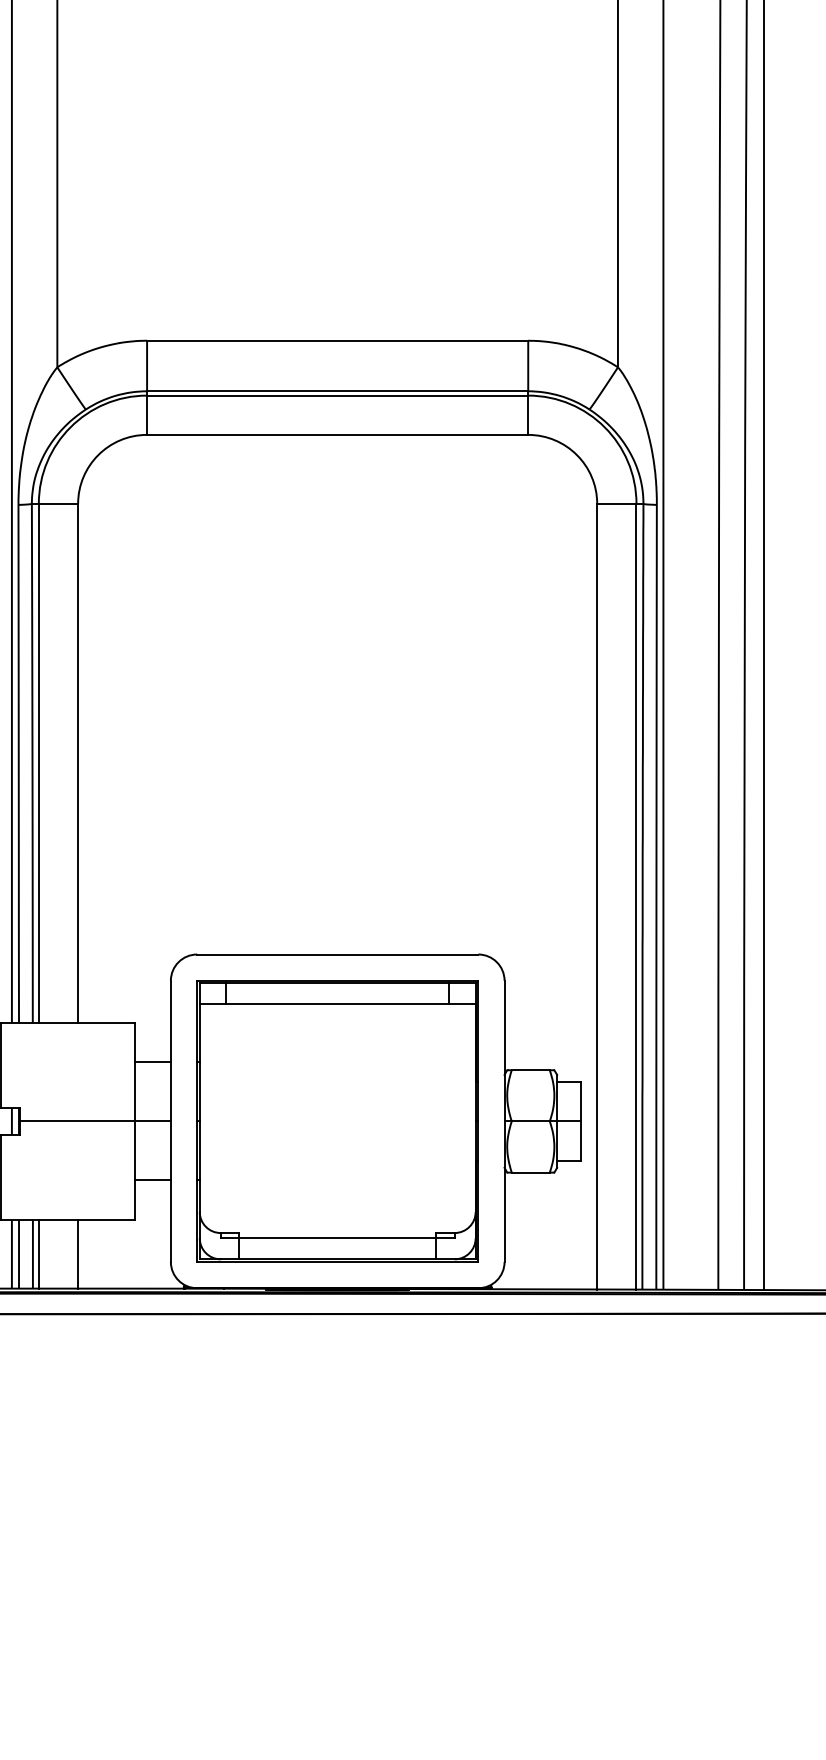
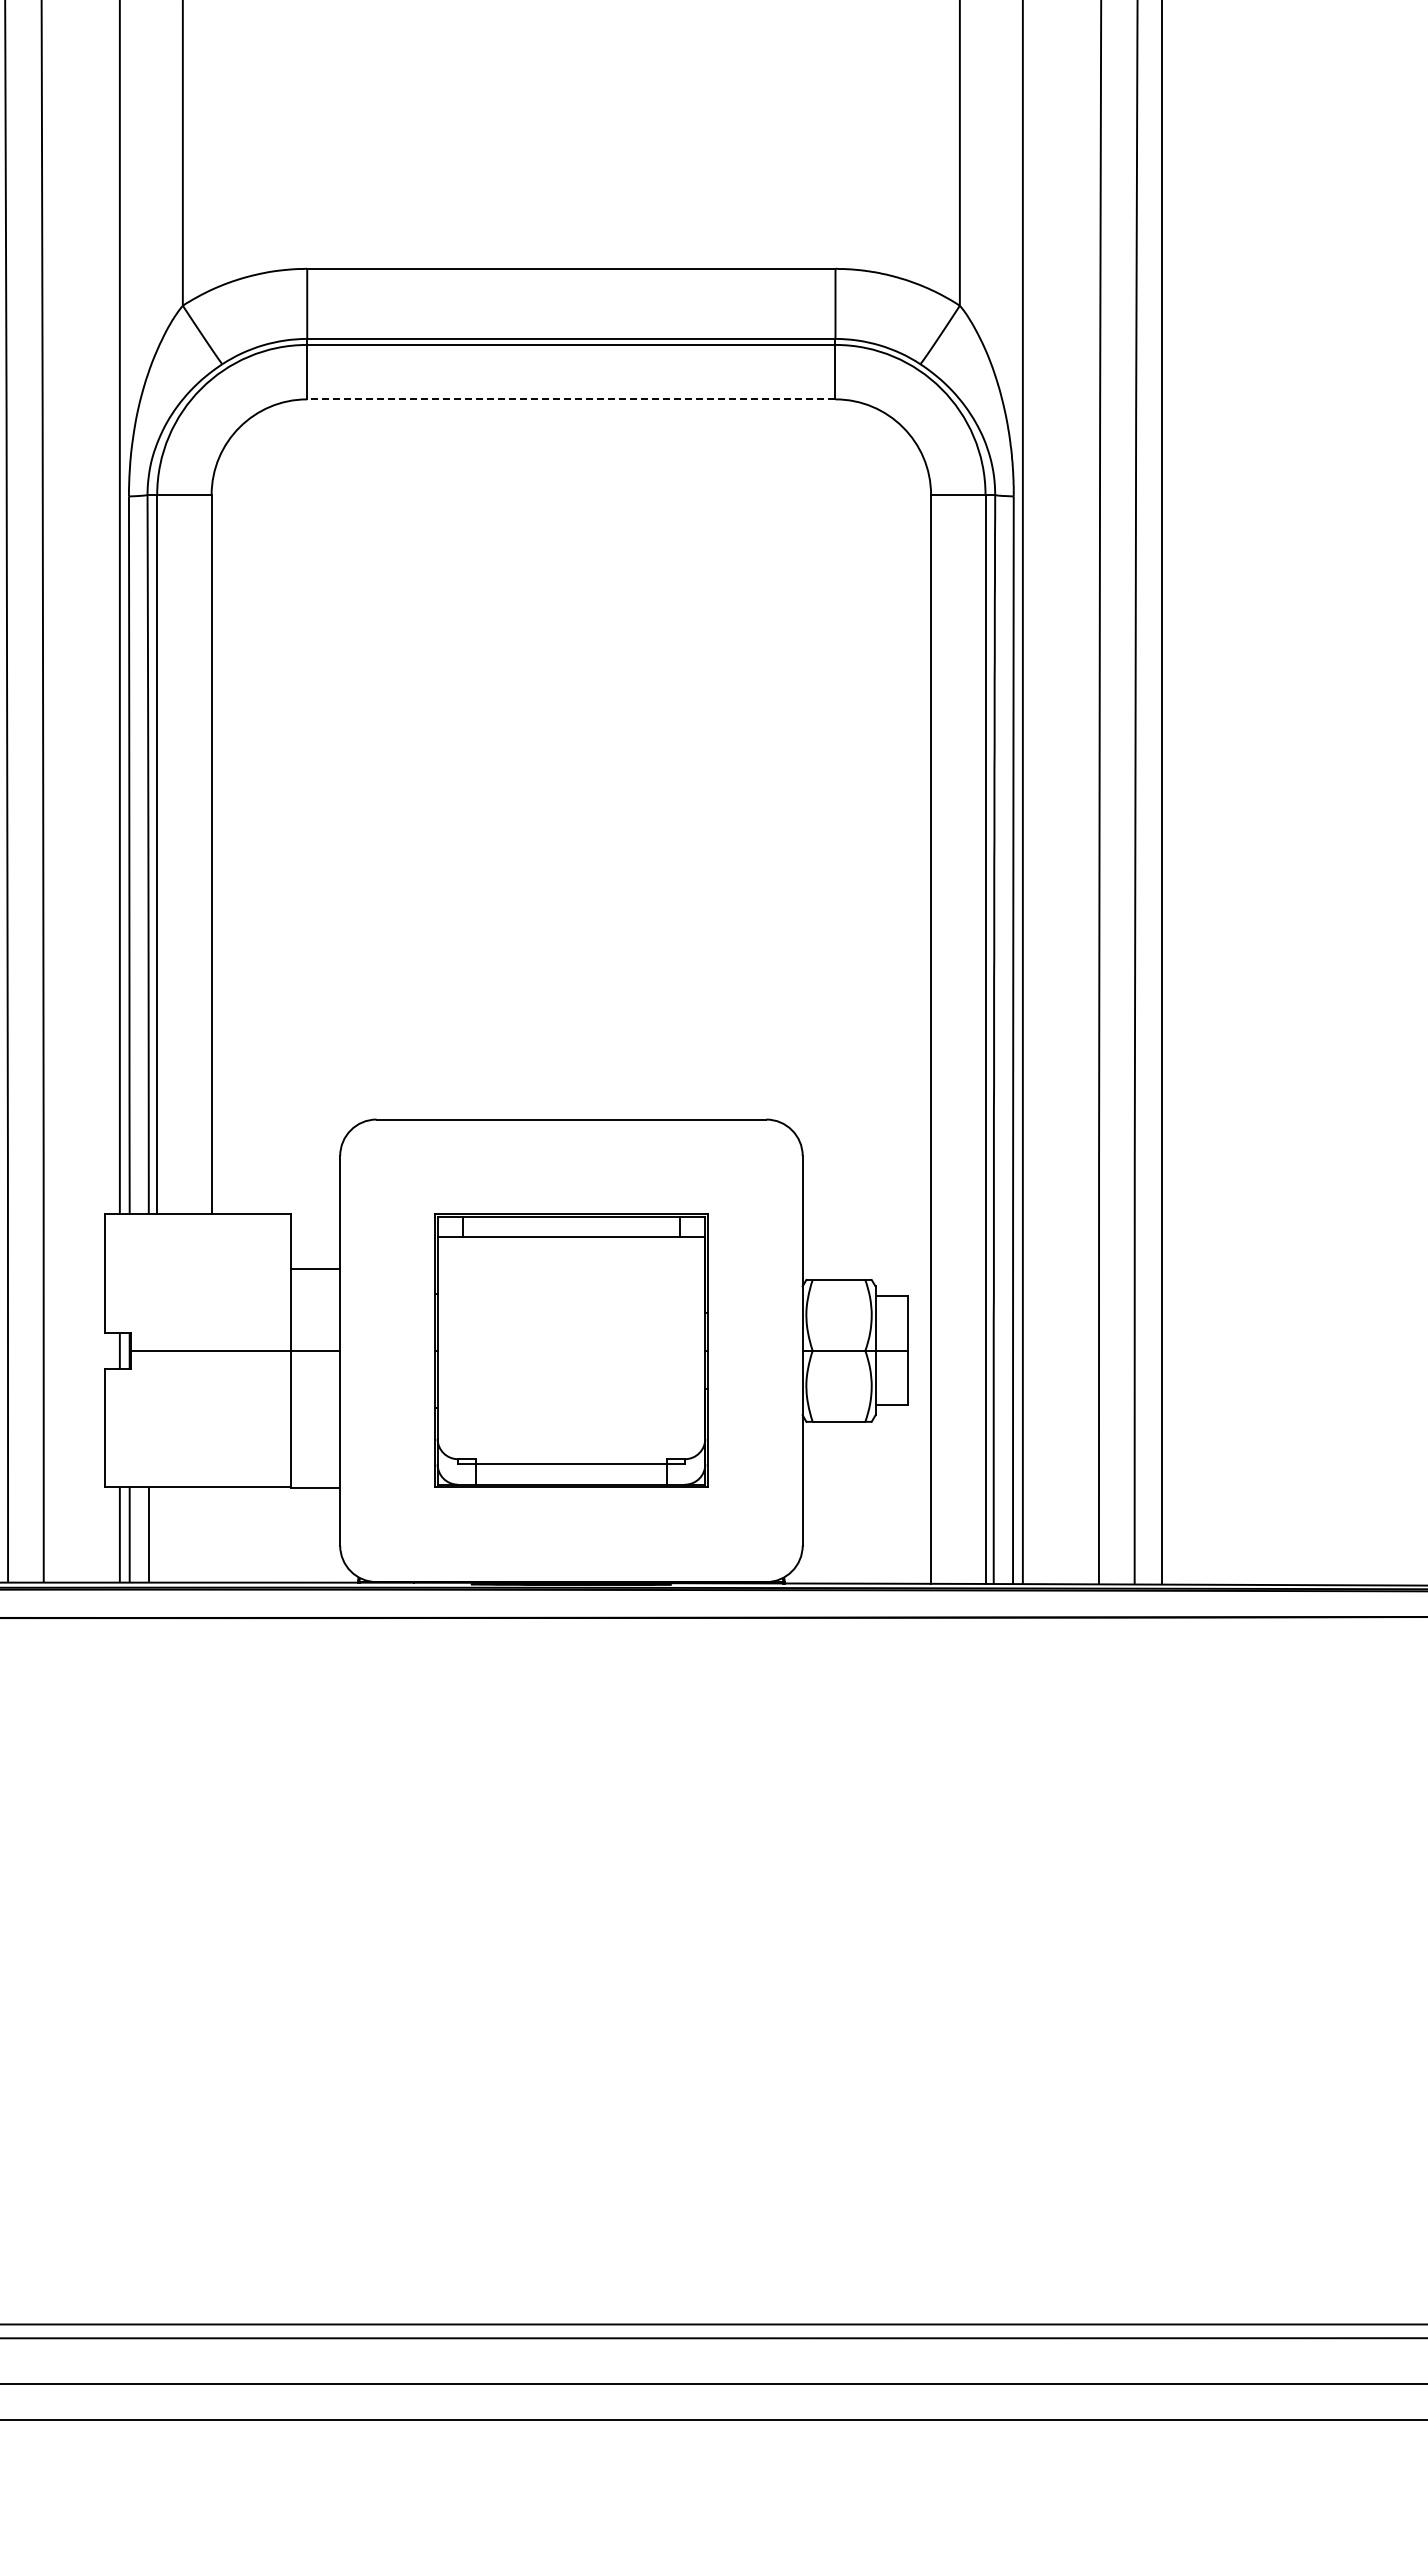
line: (337, 434) -> (570, 399), solid -> dashed
part: (337, 1121) -> (571, 1350), size x0.7
line: (153, 1180) -> (315, 1487), moved
line: (39, 1253) -> (157, 1534), removed
line: (78, 1253) -> (211, 1534), removed

